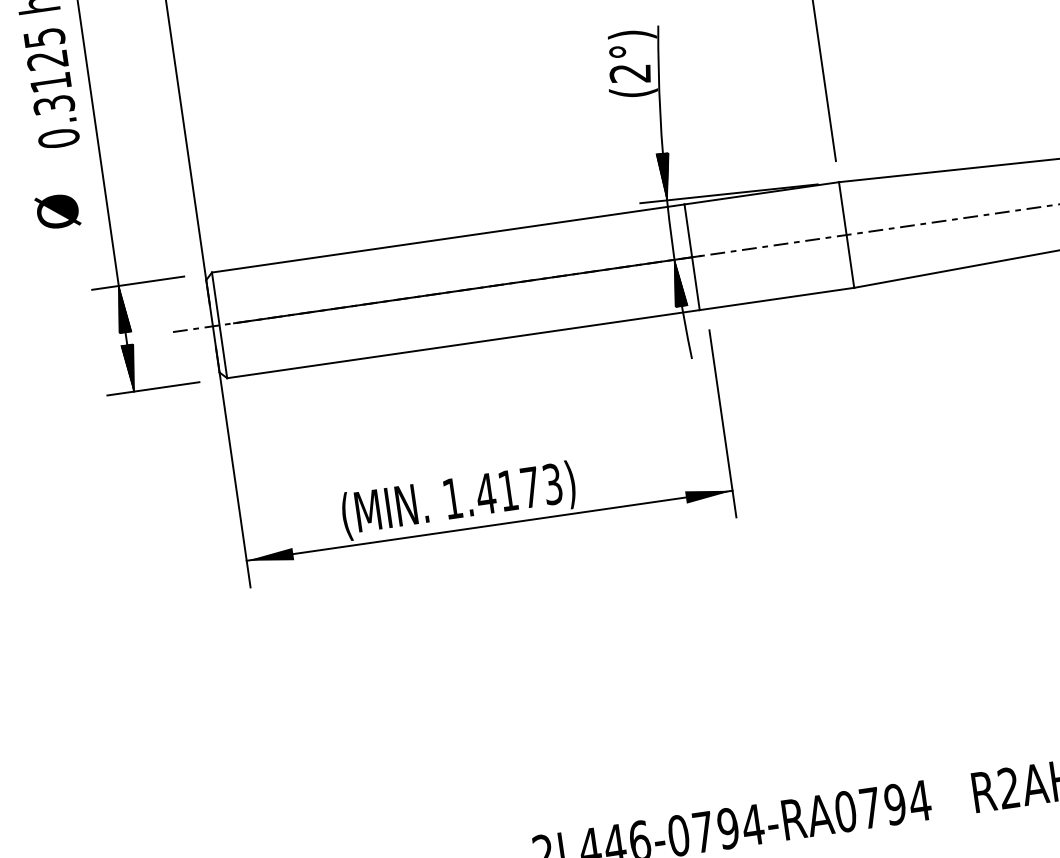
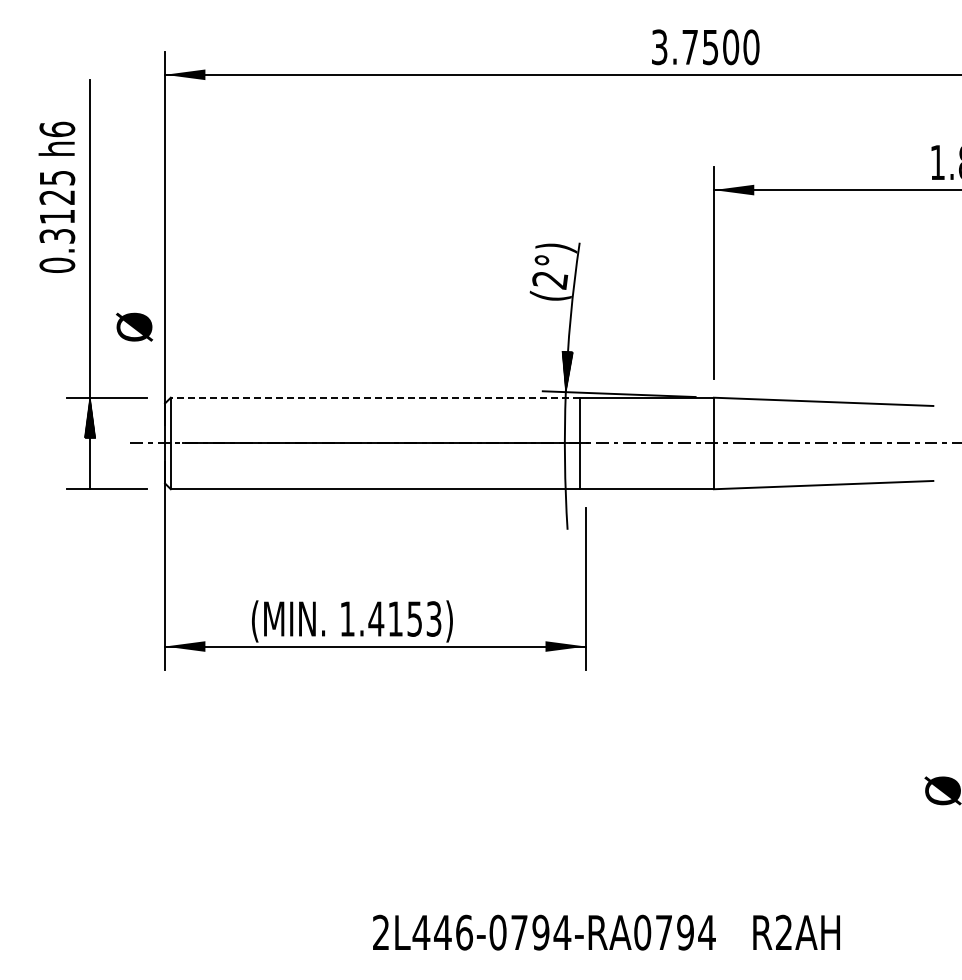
text: (57, 210) -> (134, 326), moved
line: (448, 238) -> (375, 397), solid -> dashed
hatch: (677, 282) -> (564, 463), removed
hatch: (129, 367) -> (89, 468), removed
text: (530, 486) -> (414, 618), 1.4173) -> 1.4153)

